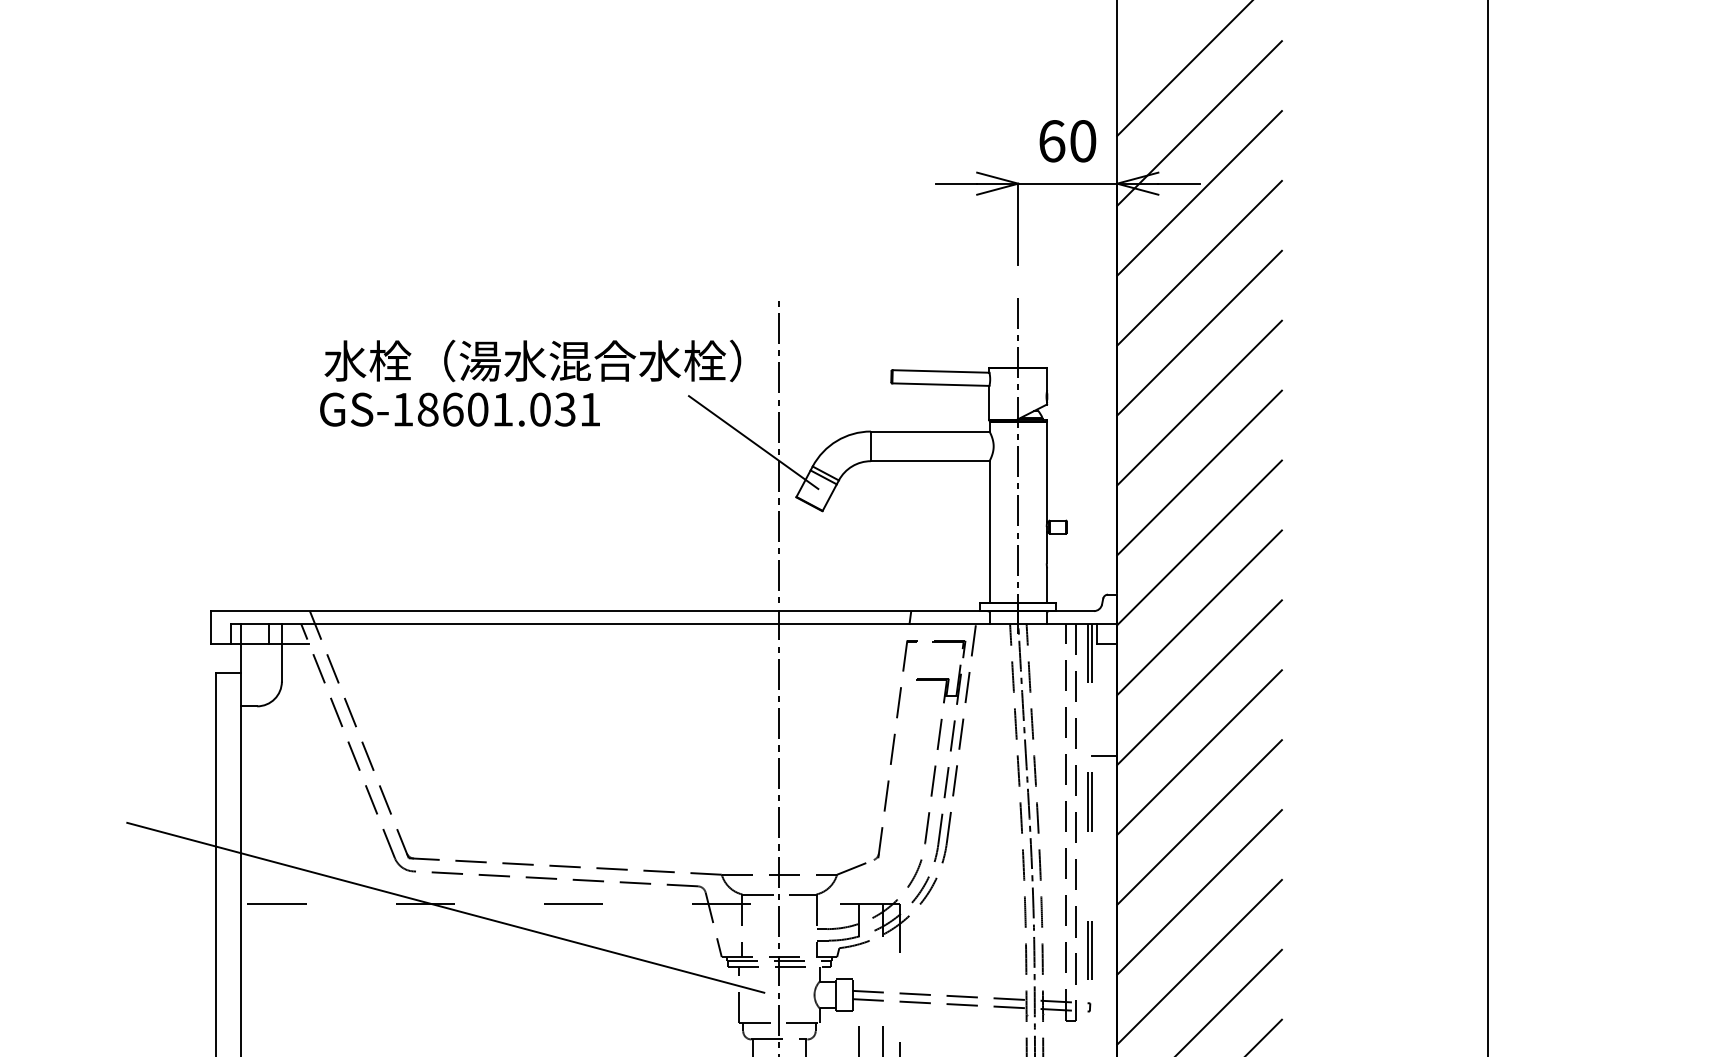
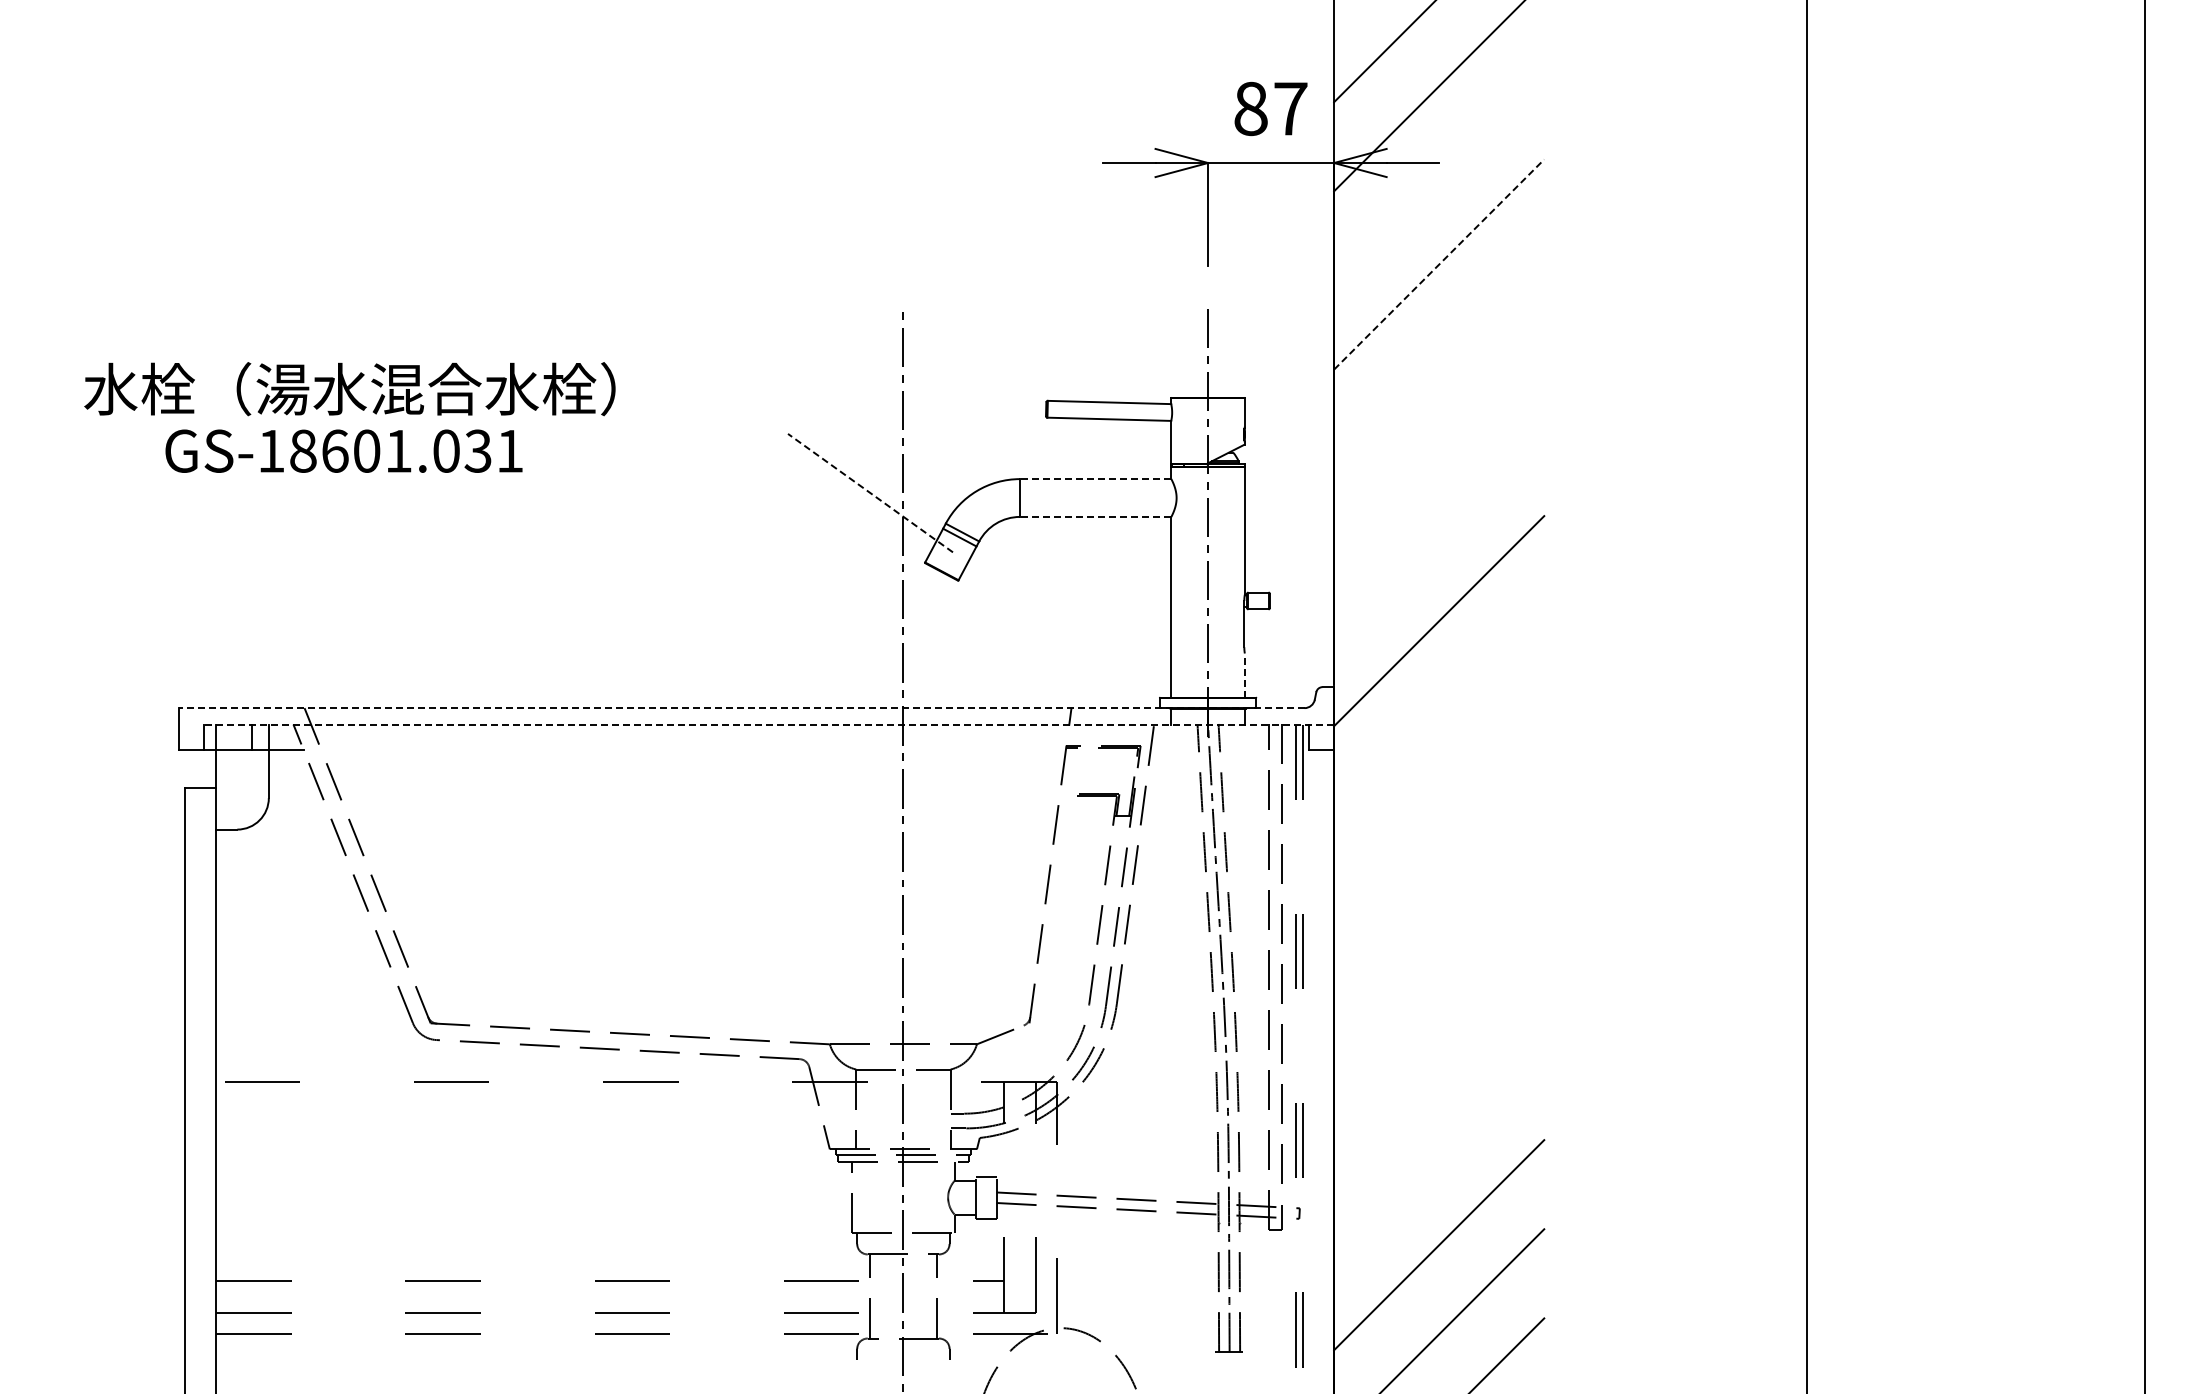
text: (1067, 140) -> (1270, 108), 60 -> 87
line: (1199, 193) -> (1439, 175), removed
line: (1199, 263) -> (1439, 264), solid -> dashed
line: (1199, 333) -> (1439, 353), removed
text: (532, 361) -> (349, 389), moved
line: (1199, 402) -> (1439, 442), removed
text: (459, 409) -> (343, 450), moved
line: (930, 431) -> (1095, 479), solid -> dashed
line: (753, 442) -> (870, 493), solid -> dashed
line: (930, 460) -> (1095, 516), solid -> dashed
line: (1199, 472) -> (1439, 531), removed
line: (1046, 585) -> (1244, 675), solid -> dashed
line: (652, 611) -> (741, 708), solid -> dashed
line: (1199, 612) -> (1439, 710), removed
line: (673, 623) -> (768, 724), solid -> dashed
line: (1199, 682) -> (1439, 799), removed
line: (1199, 752) -> (1439, 888), removed
line: (1104, 755) -> (1318, 892), removed
line: (1199, 822) -> (1439, 977), removed
line: (1199, 892) -> (1439, 1066), removed
line: (445, 907) -> (477, 1086), removed
line: (1199, 961) -> (1439, 1155), removed

